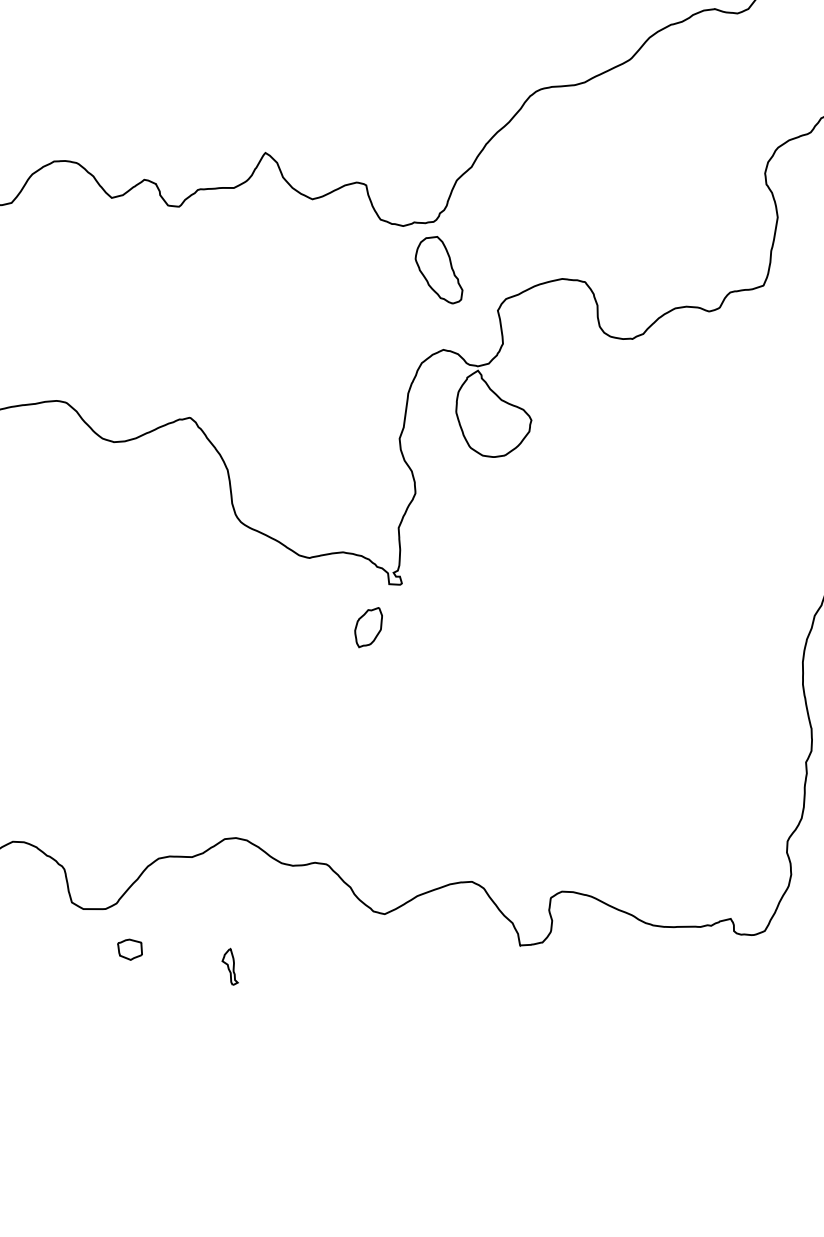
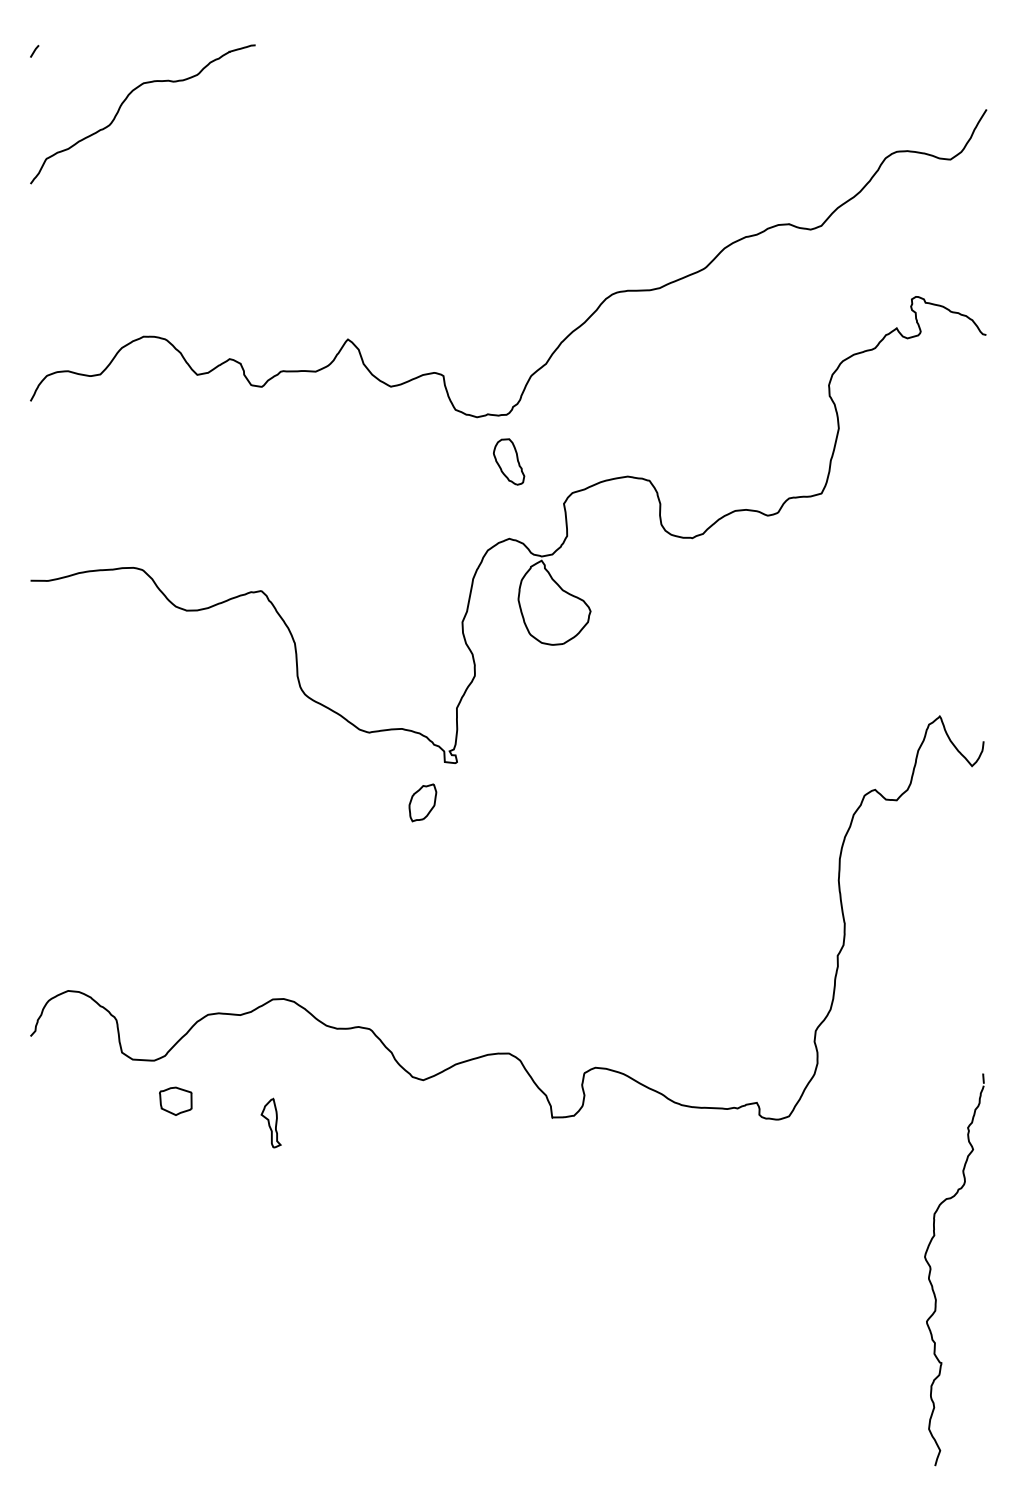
part: (438, 270) -> (508, 461), size x0.7
part: (129, 948) -> (175, 1100), size x1.4
part: (229, 966) -> (270, 1122), size x1.4

